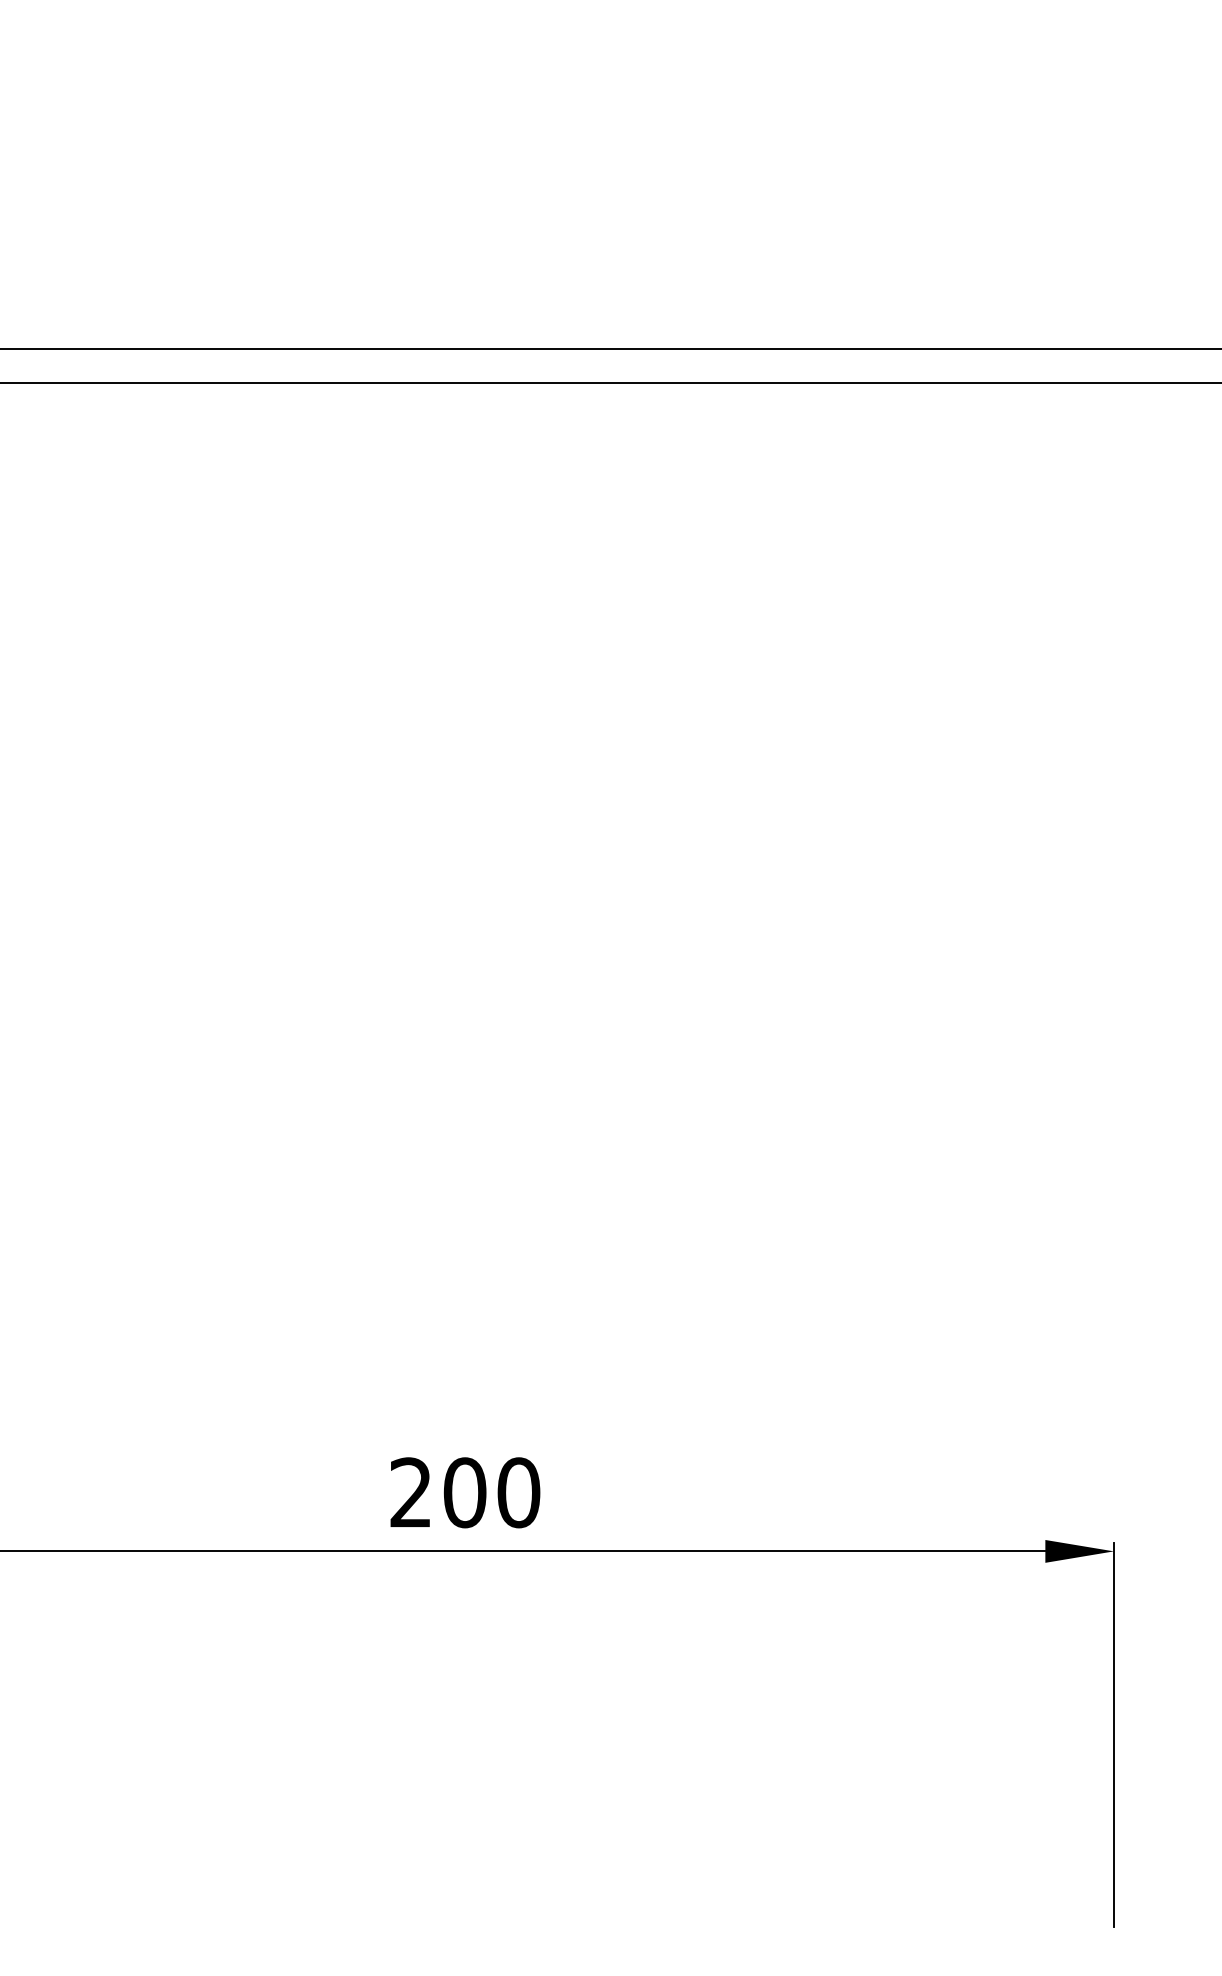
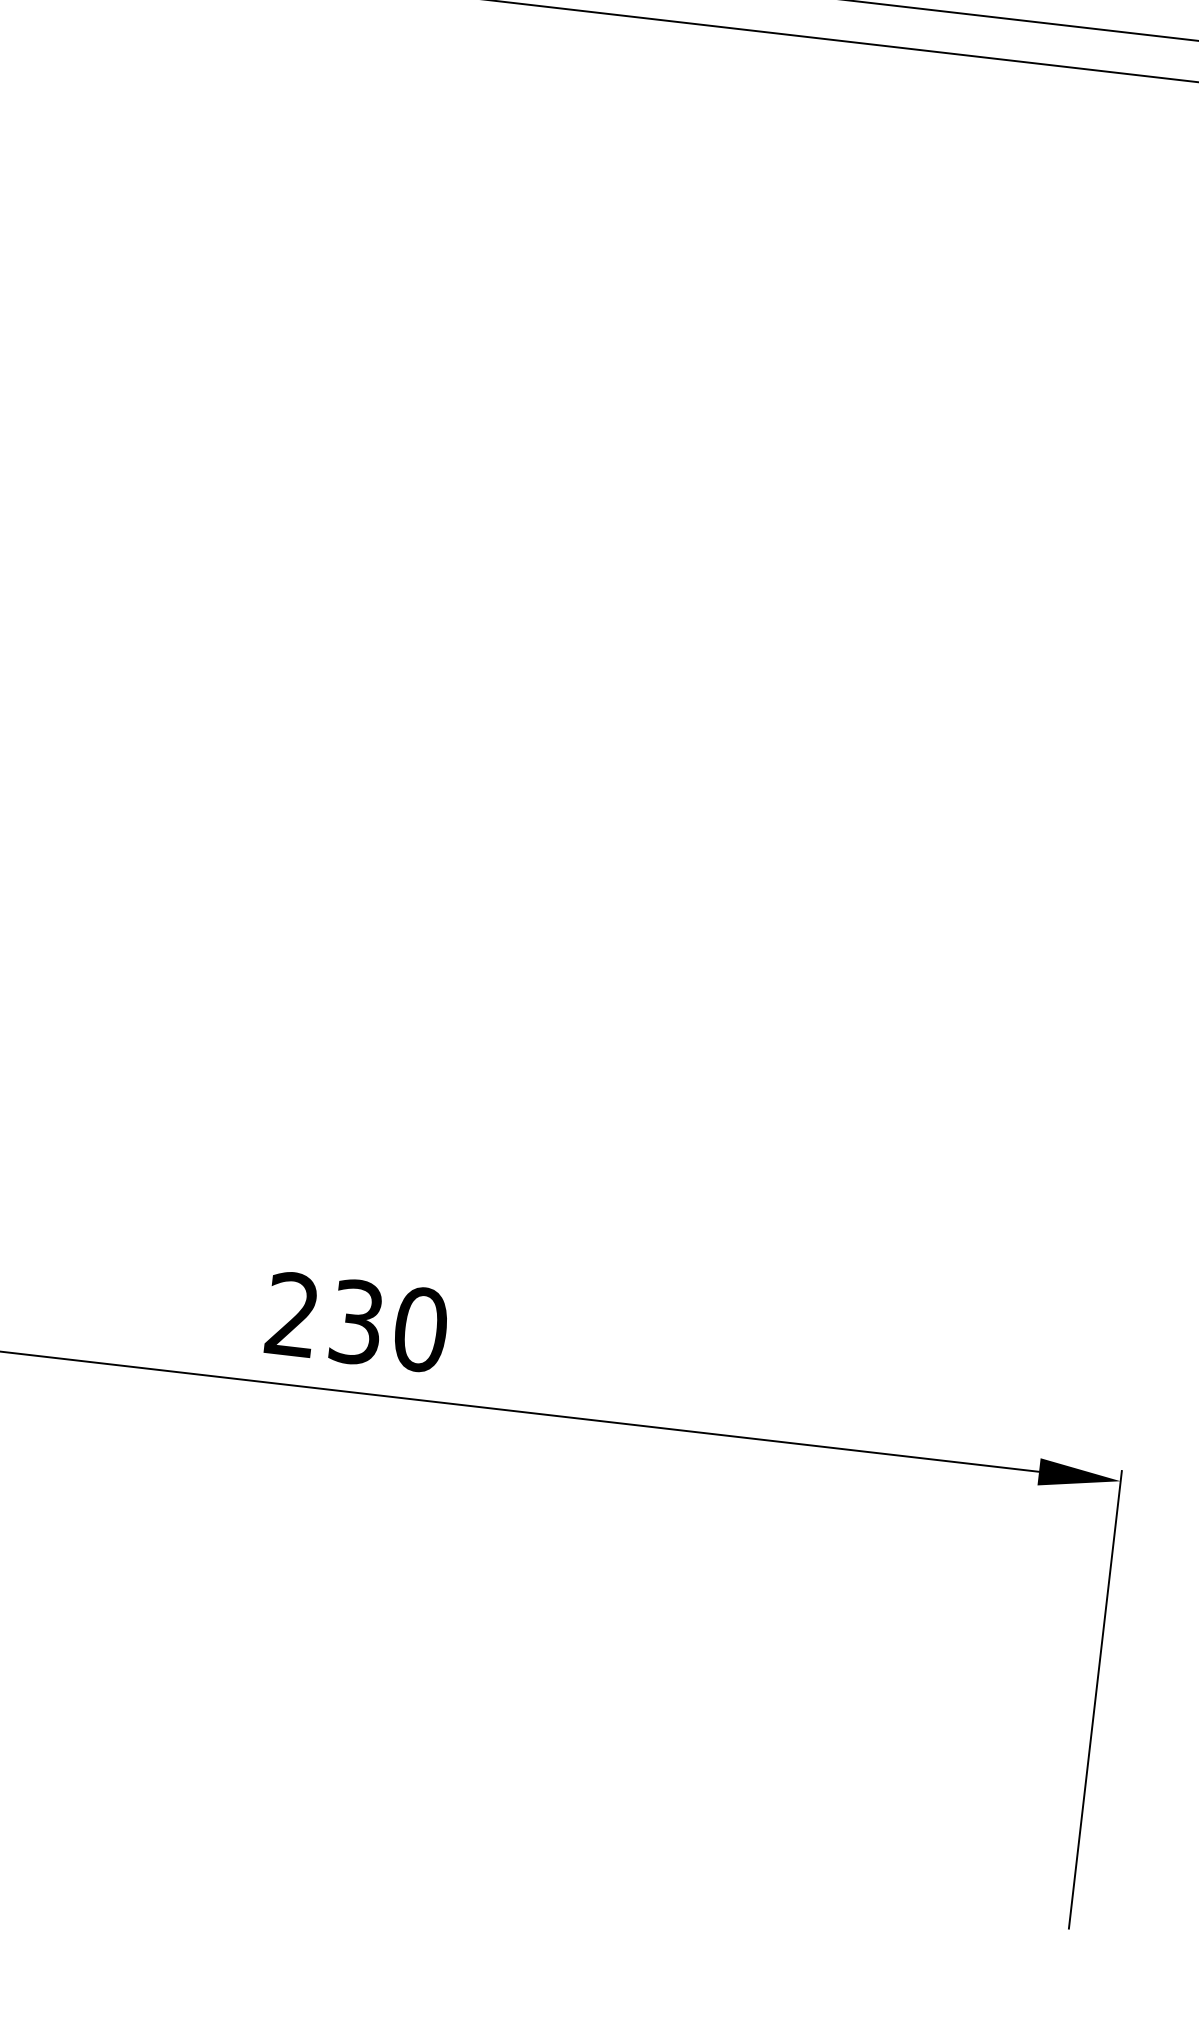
text: (464, 1492) -> (356, 1321), 200 -> 230

